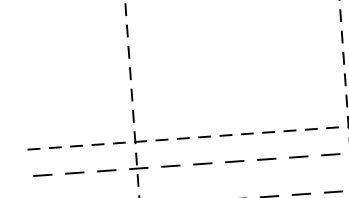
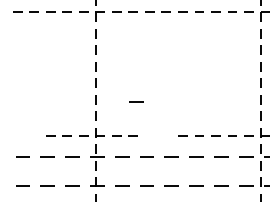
line: (184, 93) -> (136, 101), added
line: (210, 135) -> (154, 135), removed
line: (40, 147) -> (22, 135), removed

